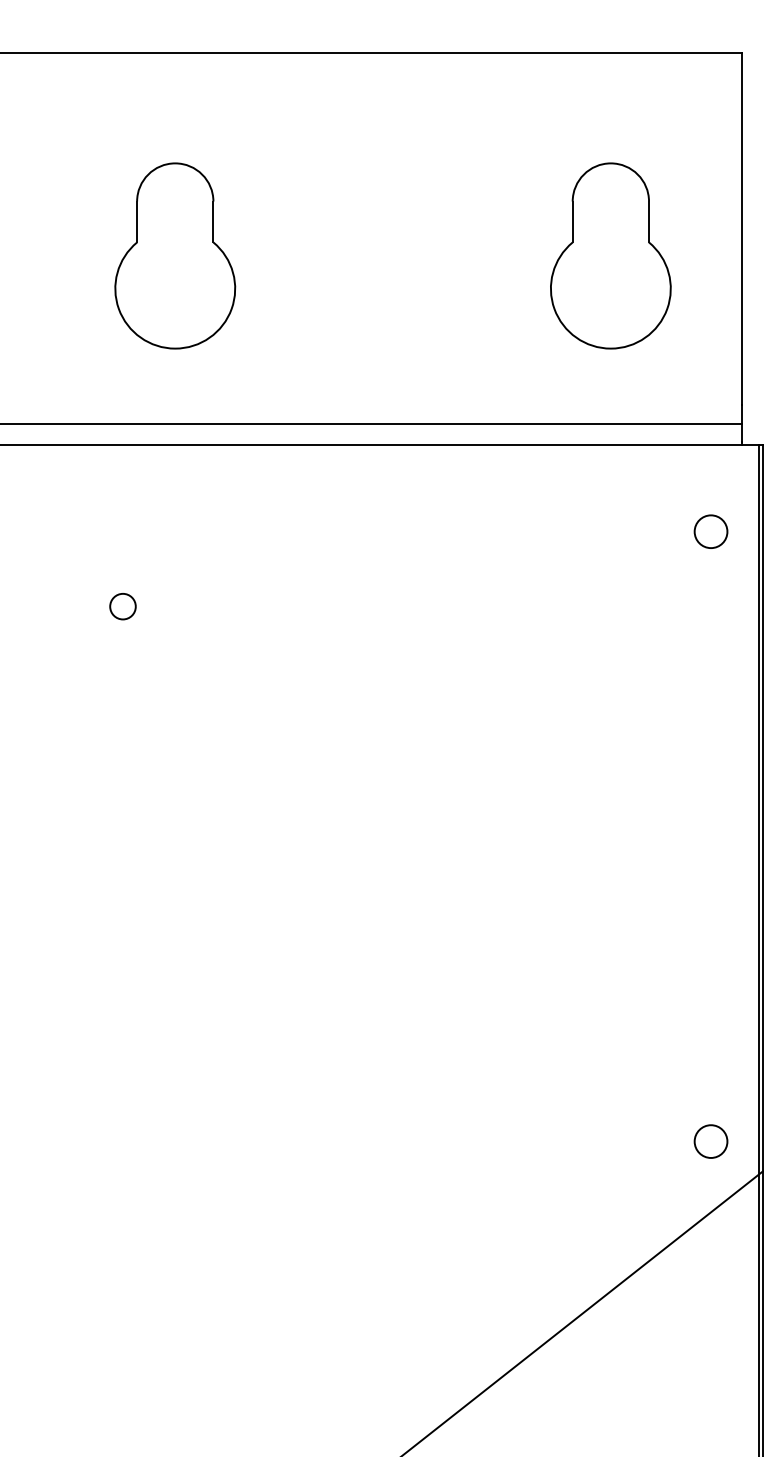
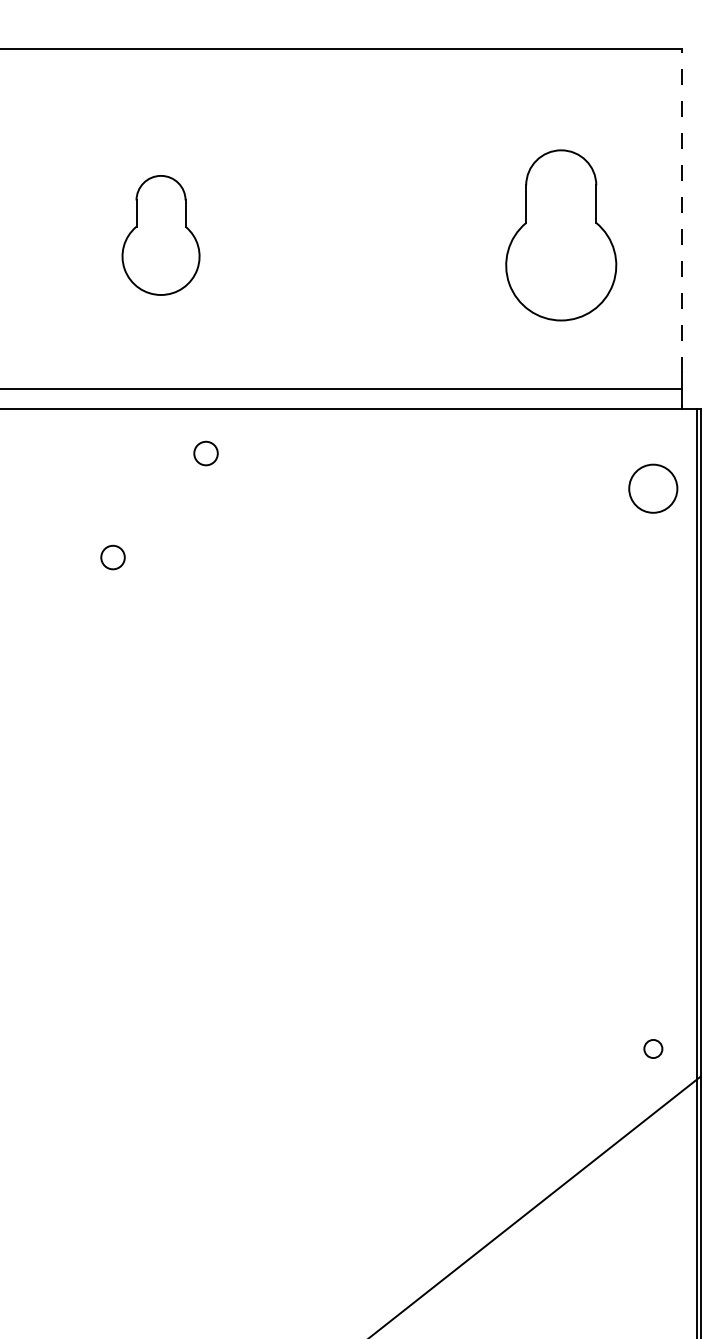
line: (742, 229) -> (682, 211), solid -> dashed
part: (174, 256) -> (160, 235), size x0.7
circle: (223, 493) -> (205, 453), added
circle: (711, 531) -> (653, 488), size x1.6
circle: (711, 1141) -> (653, 1048), size x0.6

